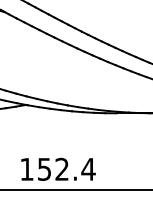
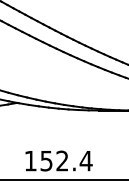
text: (58, 168) -> (59, 160), moved

